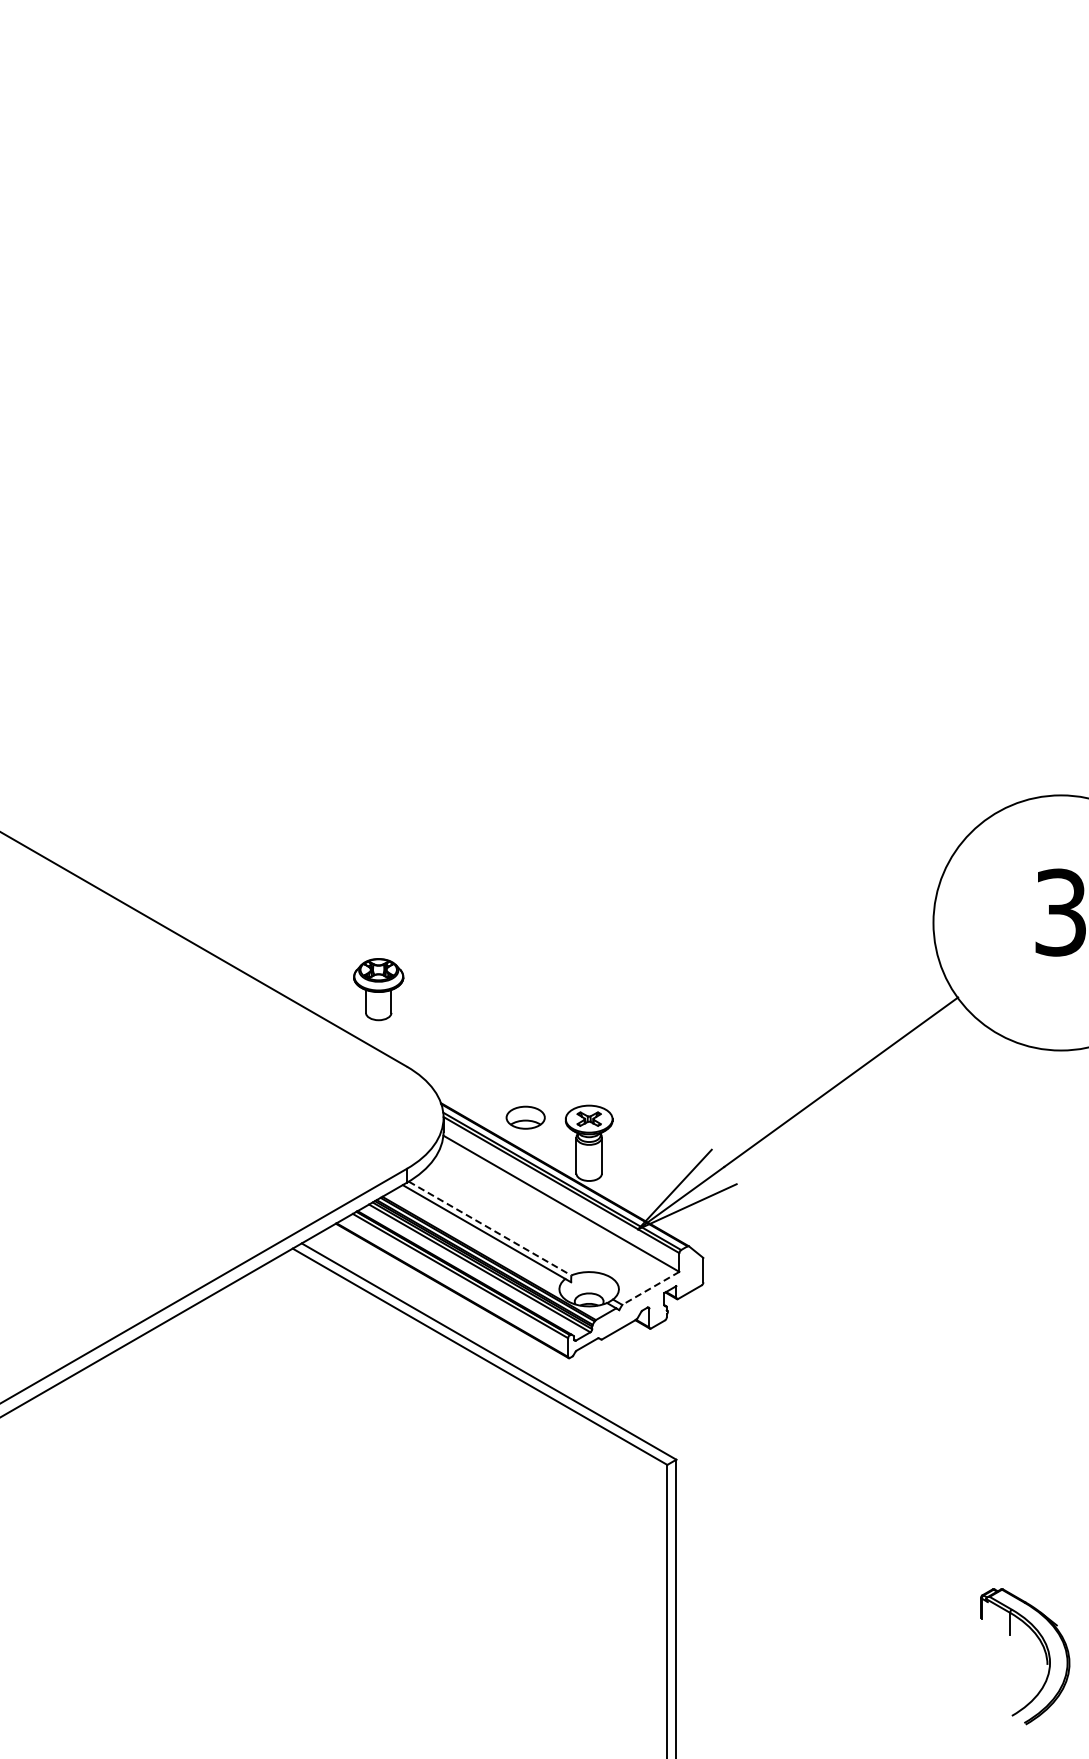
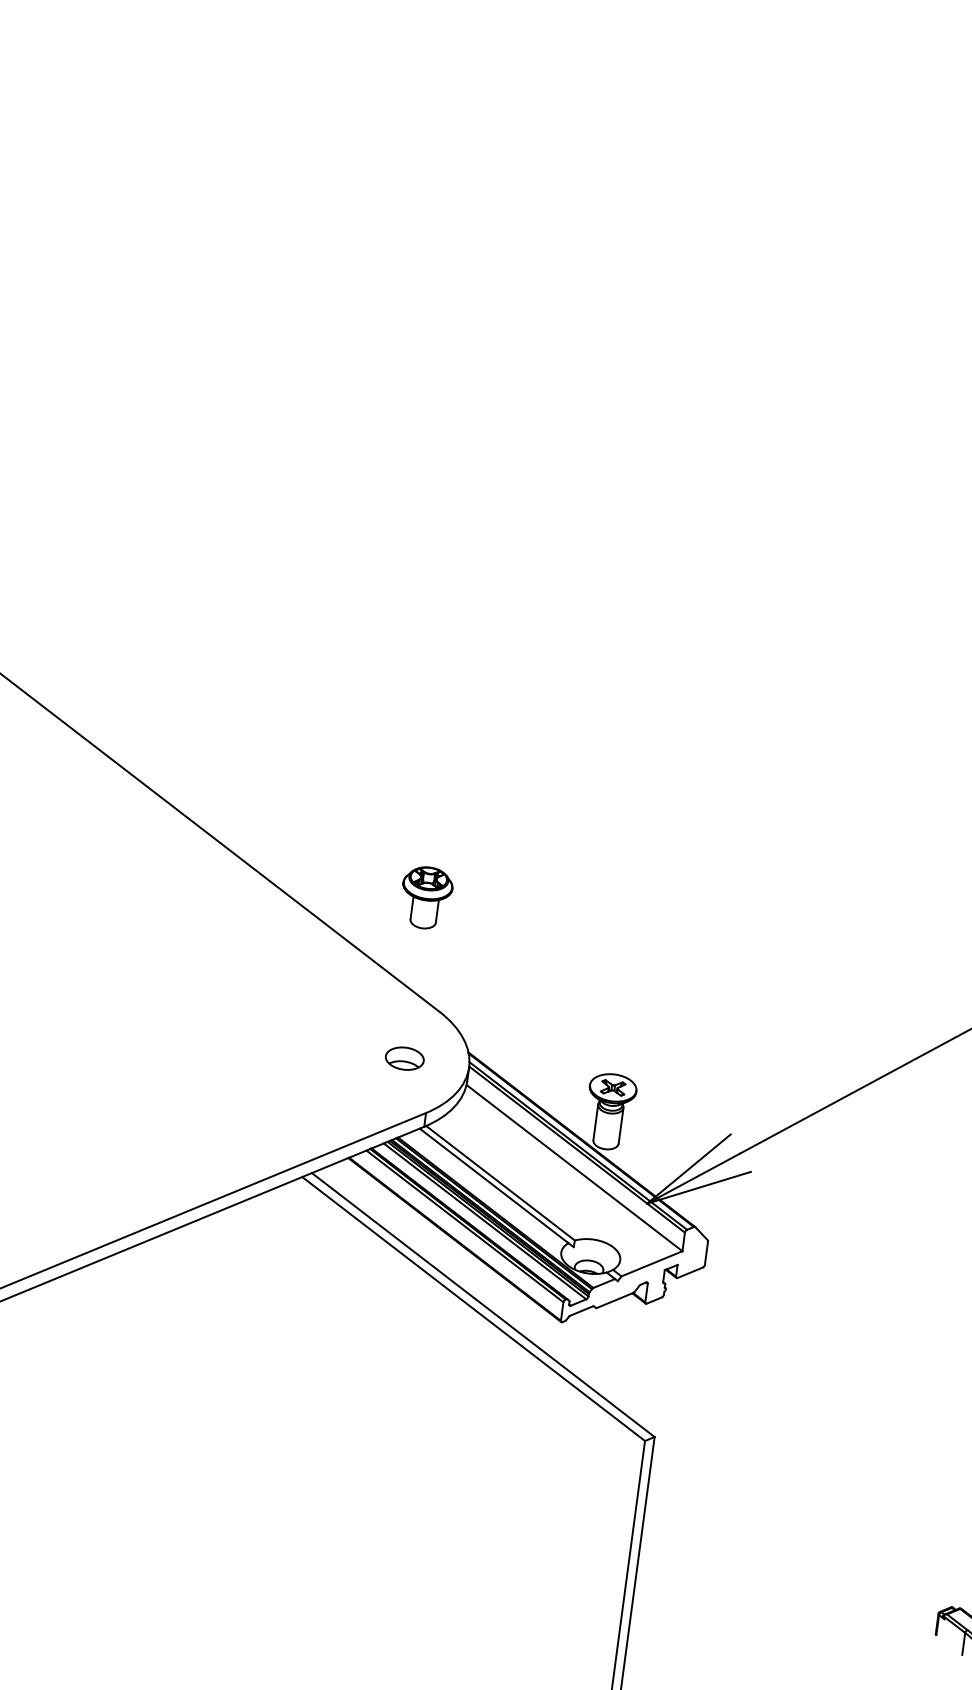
part: (378, 989) -> (426, 897), moved
part: (525, 1117) -> (404, 1058), moved
line: (490, 1228) -> (500, 1183), dashed -> solid
line: (650, 1288) -> (651, 1263), dashed -> solid

